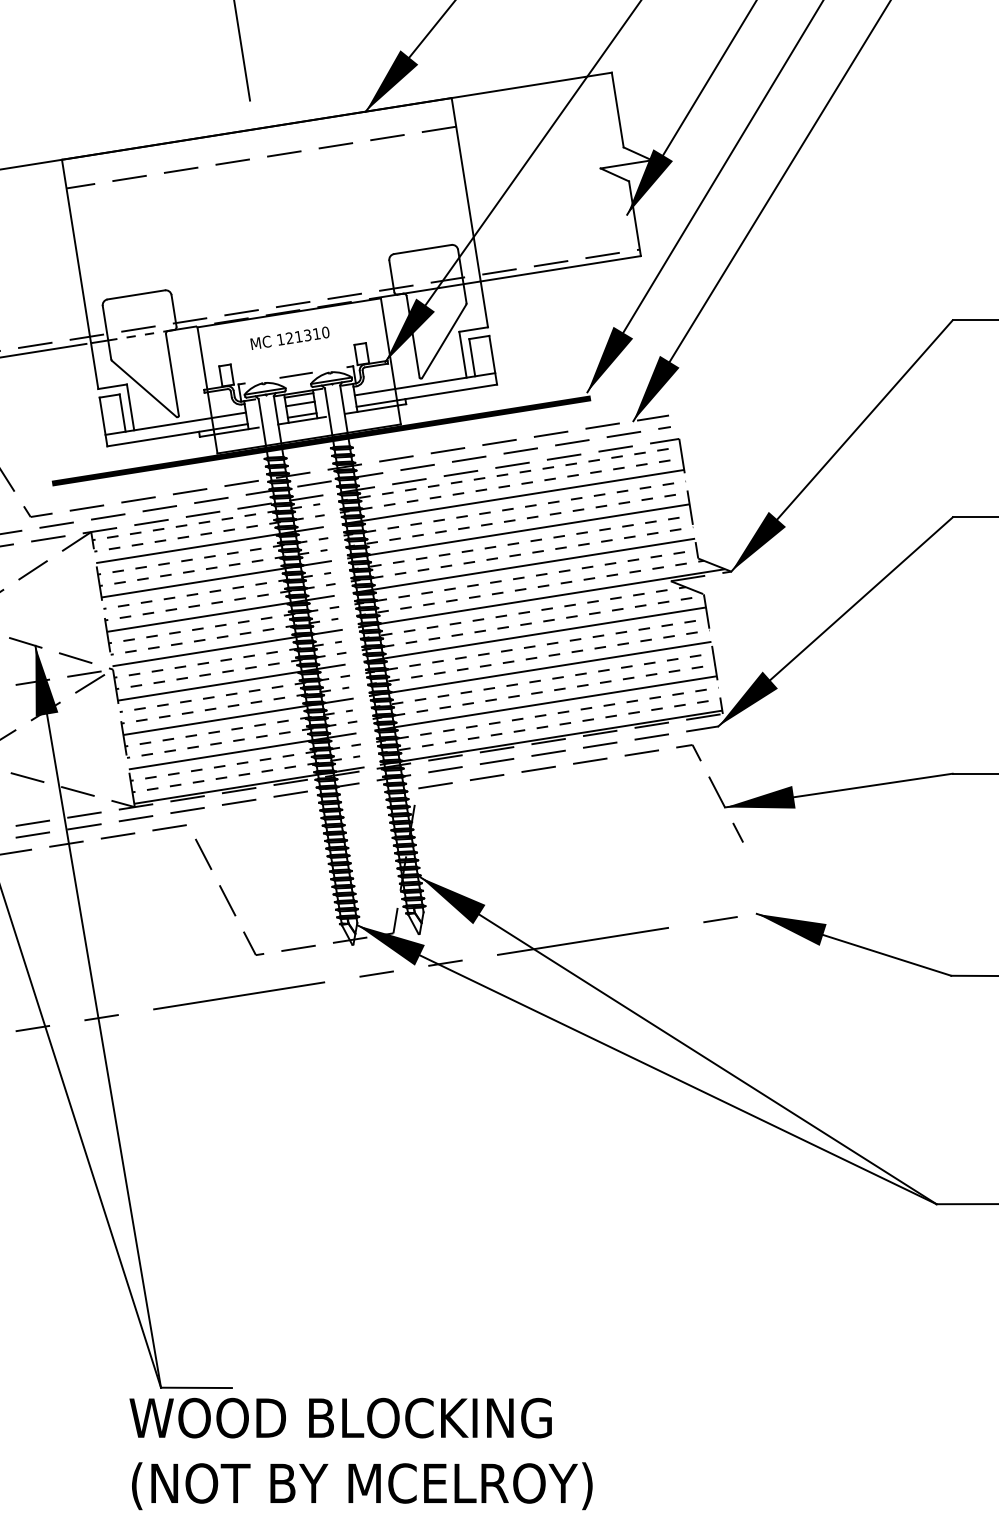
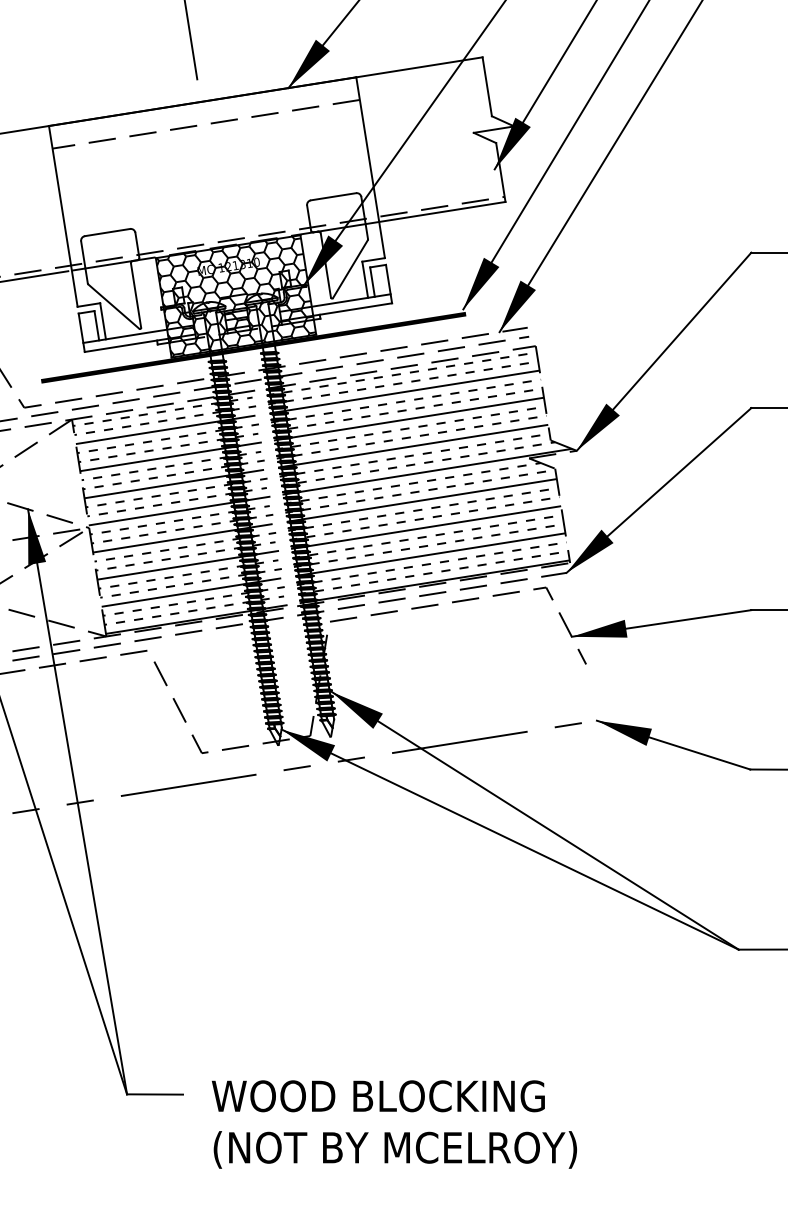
line: (138, 335) -> (109, 264), dashed -> solid
hatch: (299, 376) -> (236, 296), added
text: (360, 1453) -> (394, 1124), moved

